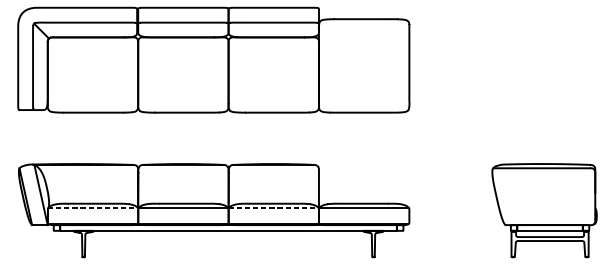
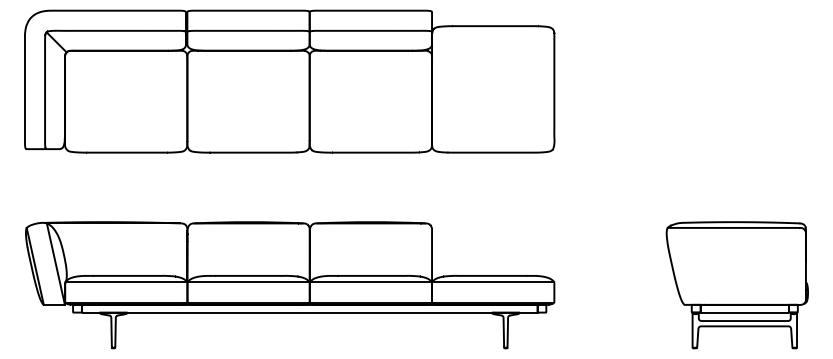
line: (93, 208) -> (126, 282), dashed -> solid
line: (274, 208) -> (371, 282), dashed -> solid

